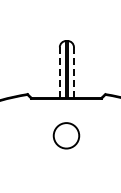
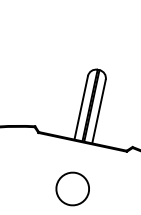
line: (59, 72) -> (80, 107), dashed -> solid
line: (73, 73) -> (98, 112), dashed -> solid

